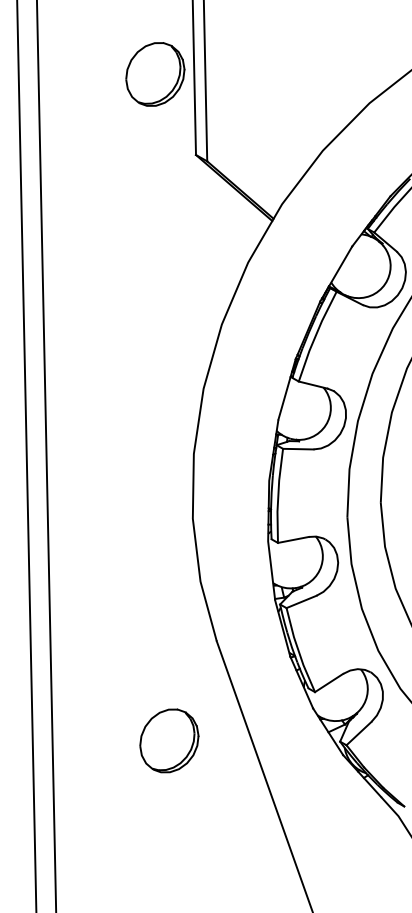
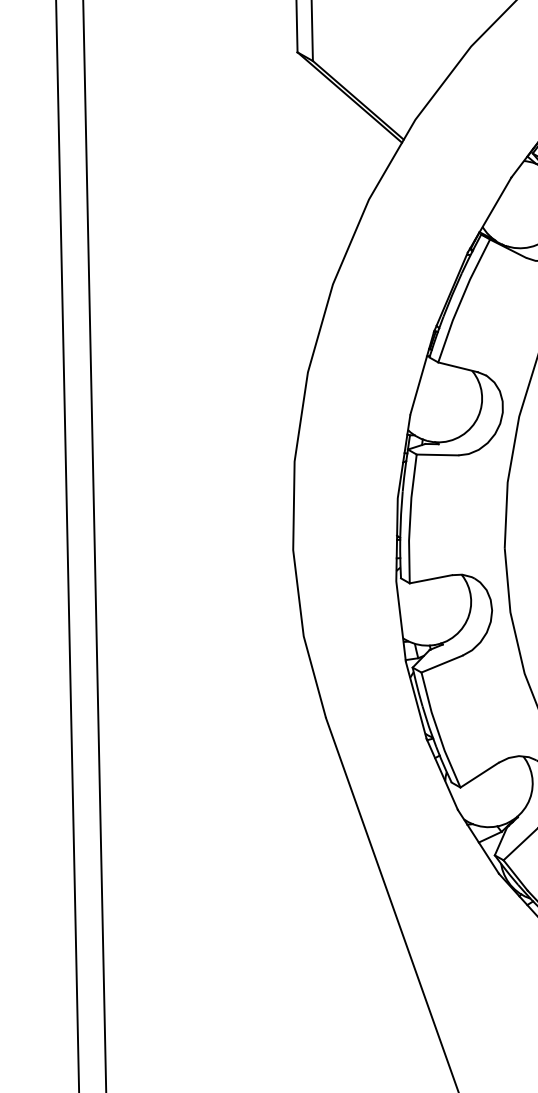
part: (169, 740) -> (261, 853), removed

